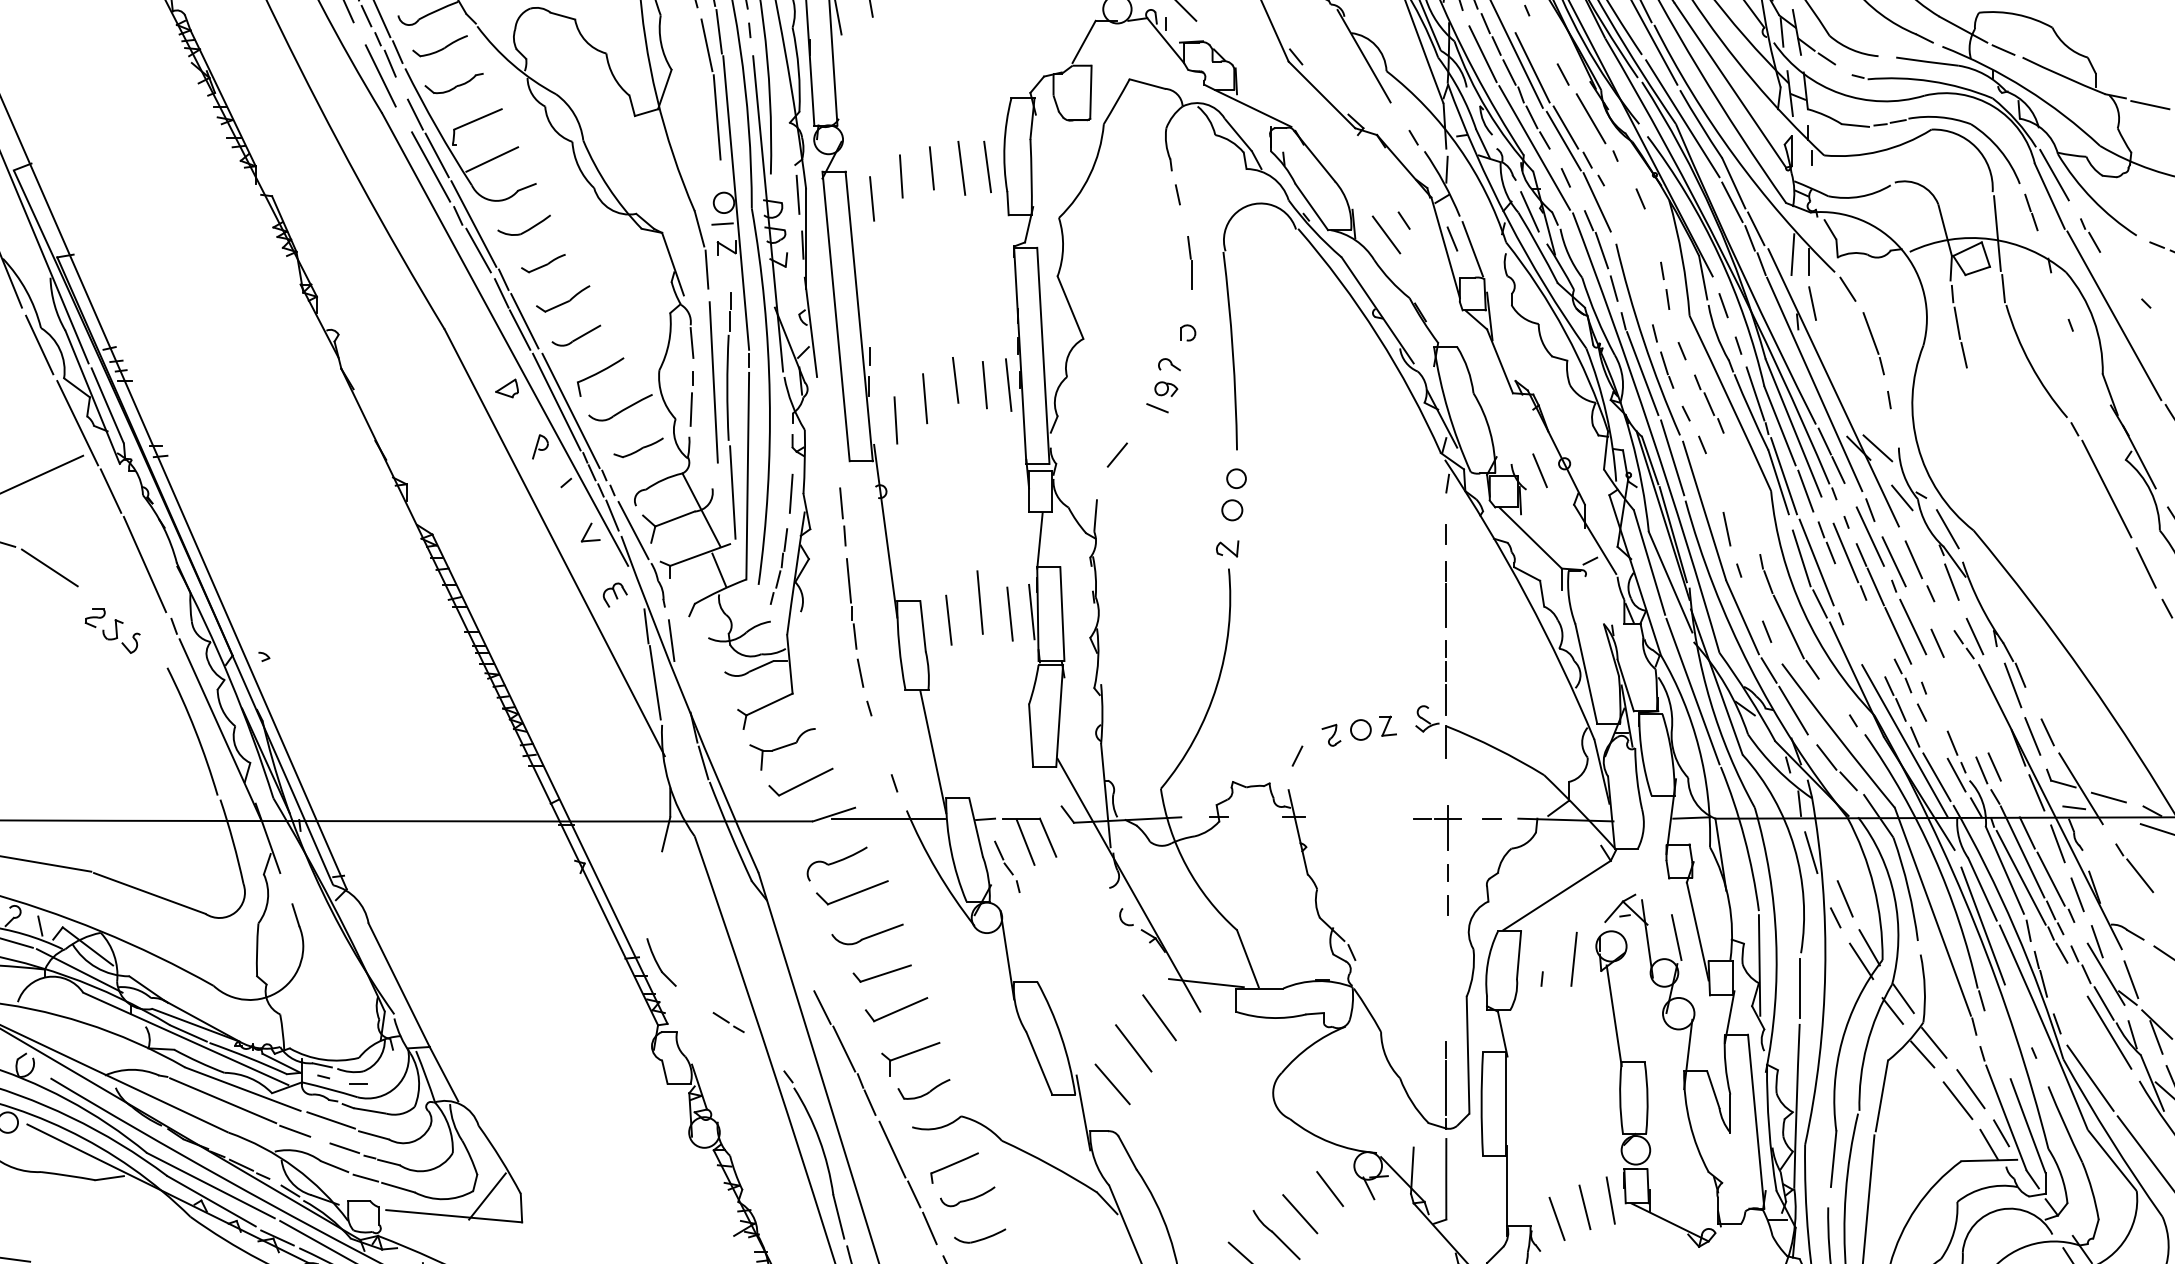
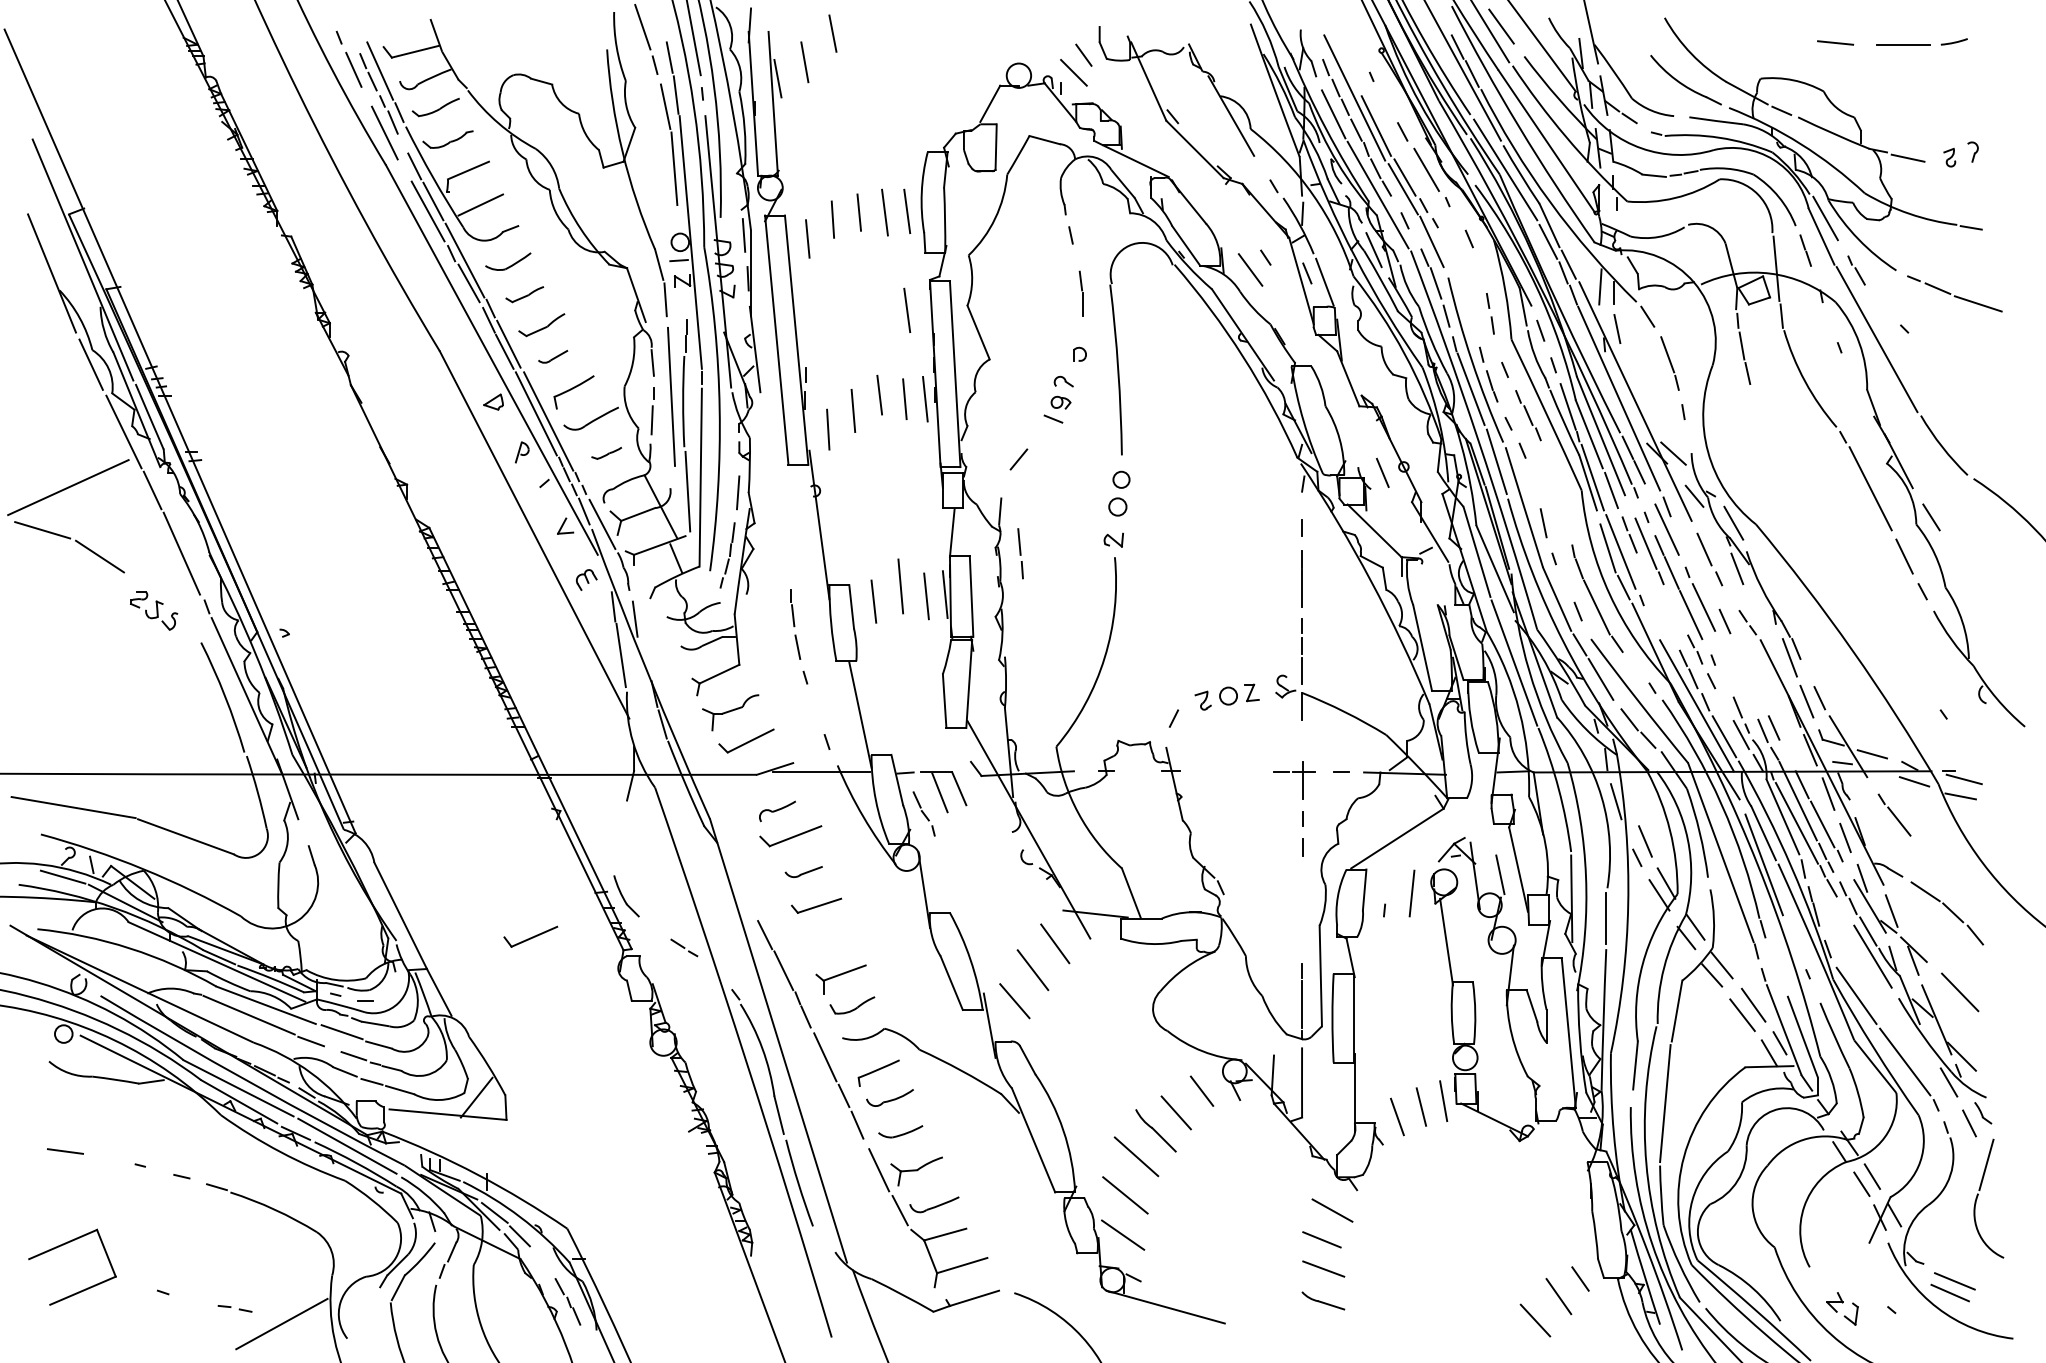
line: (987, 280) -> (907, 309), added
part: (575, 335) -> (552, 356), size x0.7
part: (638, 448) -> (606, 453), size x0.7
line: (842, 516) -> (1020, 553), moved
line: (1894, 561) -> (1687, 551), removed
line: (848, 580) -> (787, 567), removed
line: (1975, 636) -> (1757, 615), removed
part: (836, 864) -> (777, 811), size x0.7
part: (867, 933) -> (803, 871), size x0.6
part: (896, 1009) -> (530, 936), moved

